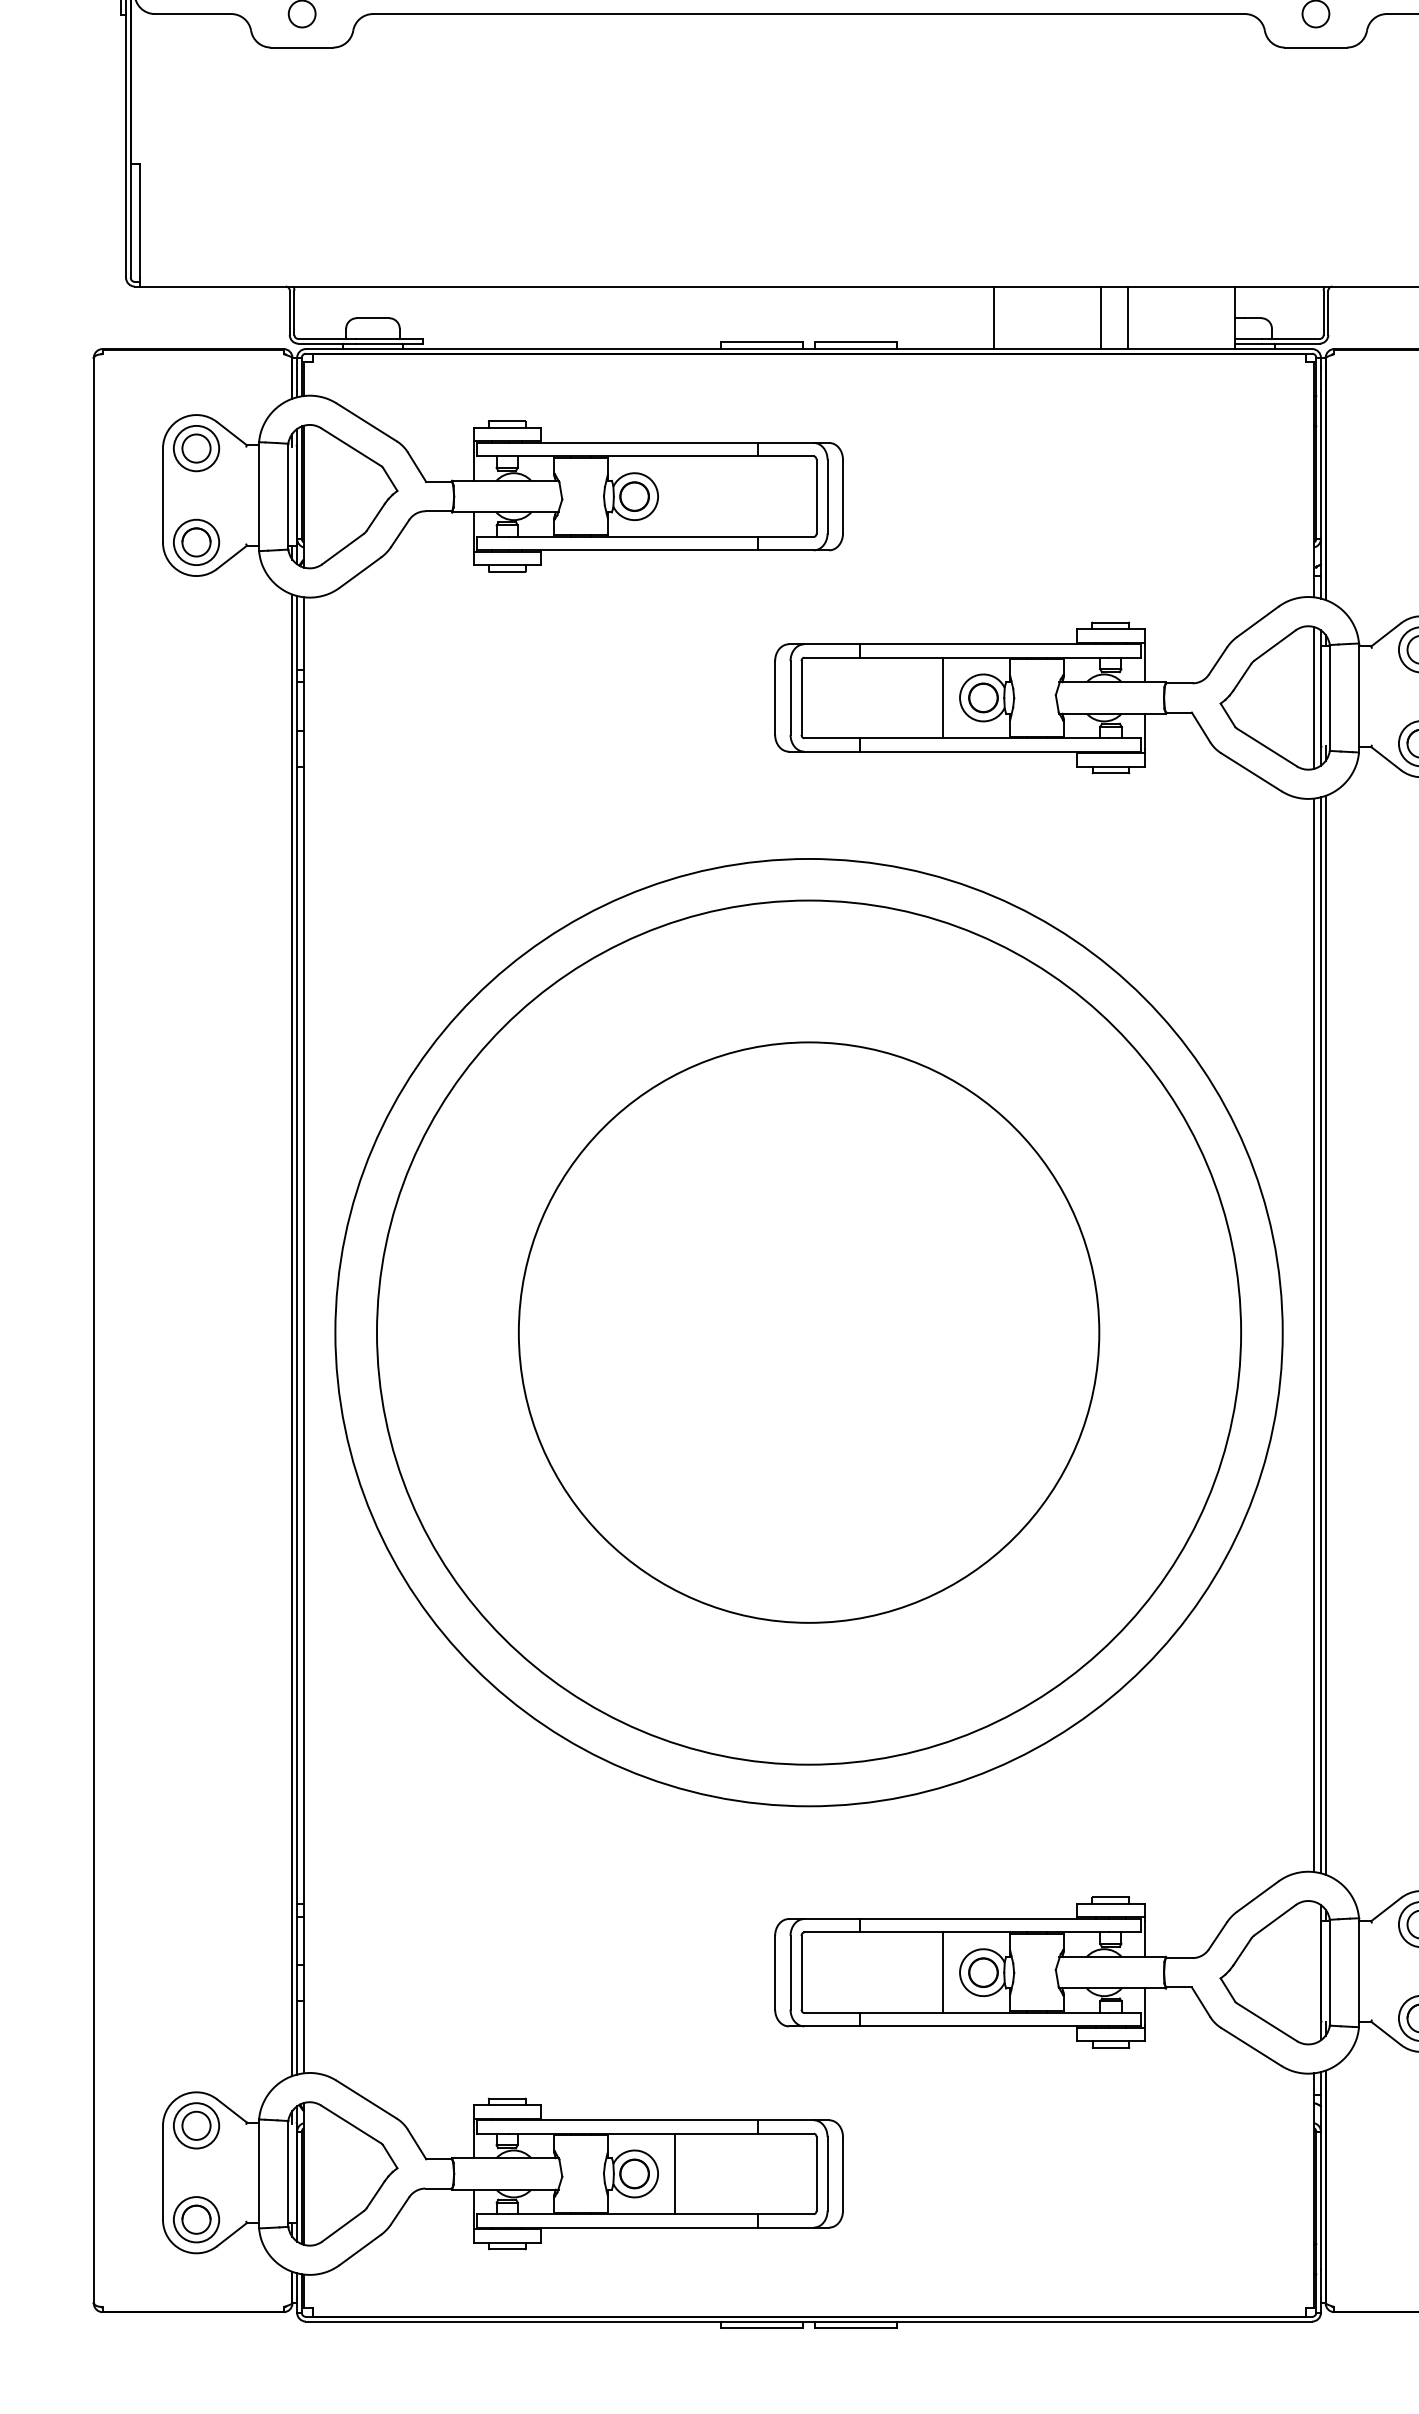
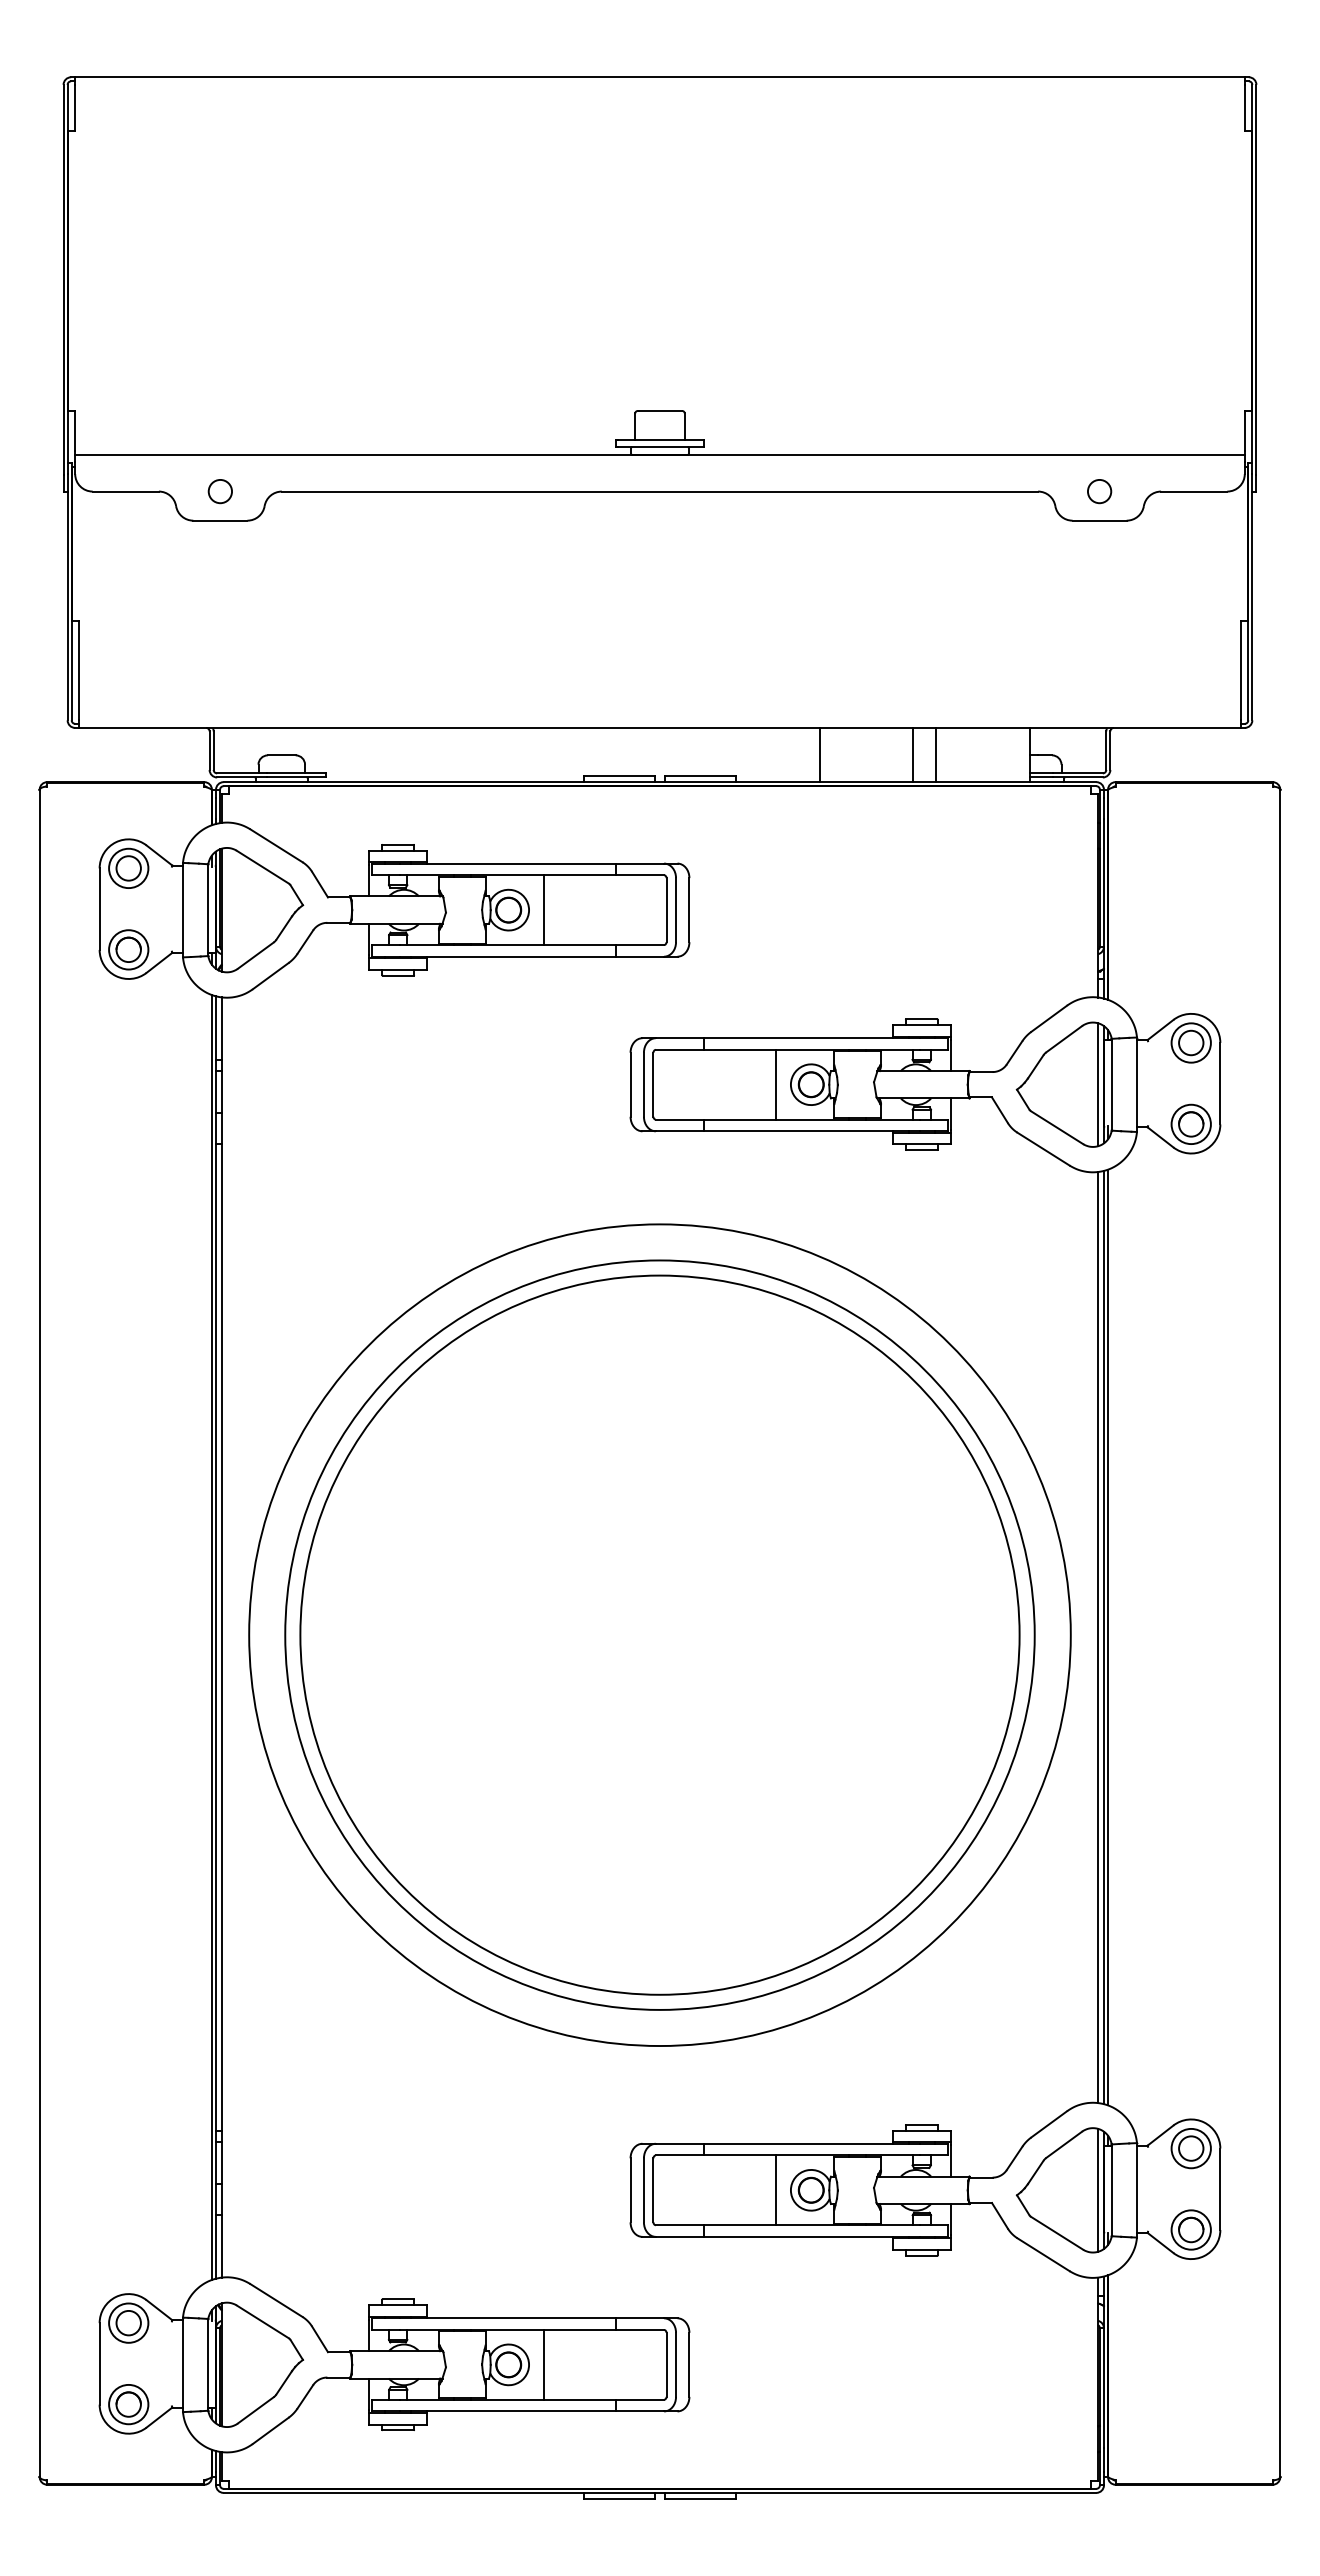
line: (674, 497) -> (543, 910), added
circle: (808, 1331) -> (659, 1634), size x1.43
line: (1314, 1971) -> (1098, 2189), added

